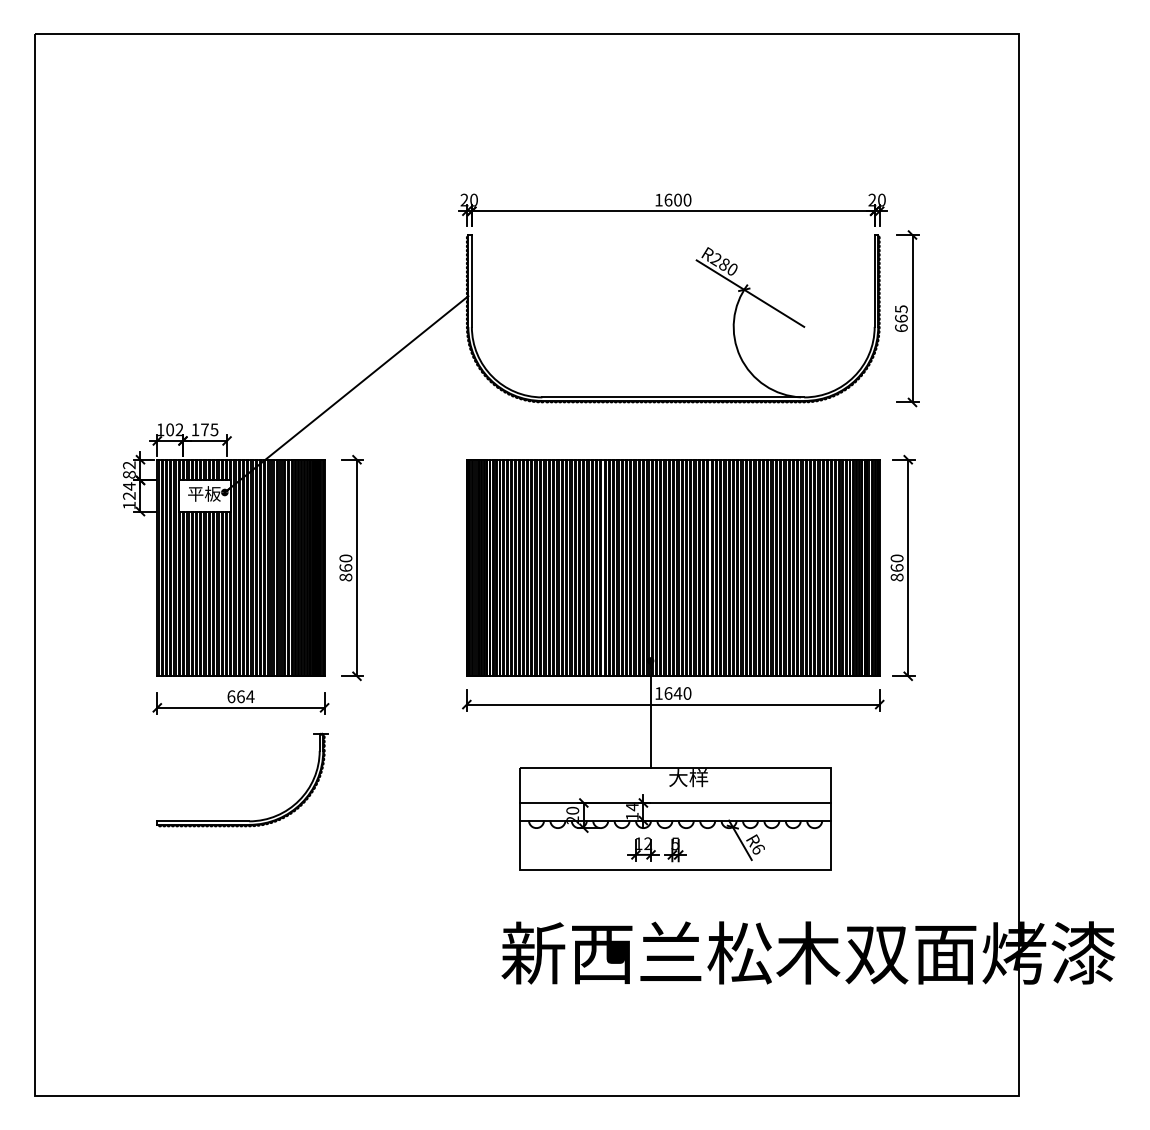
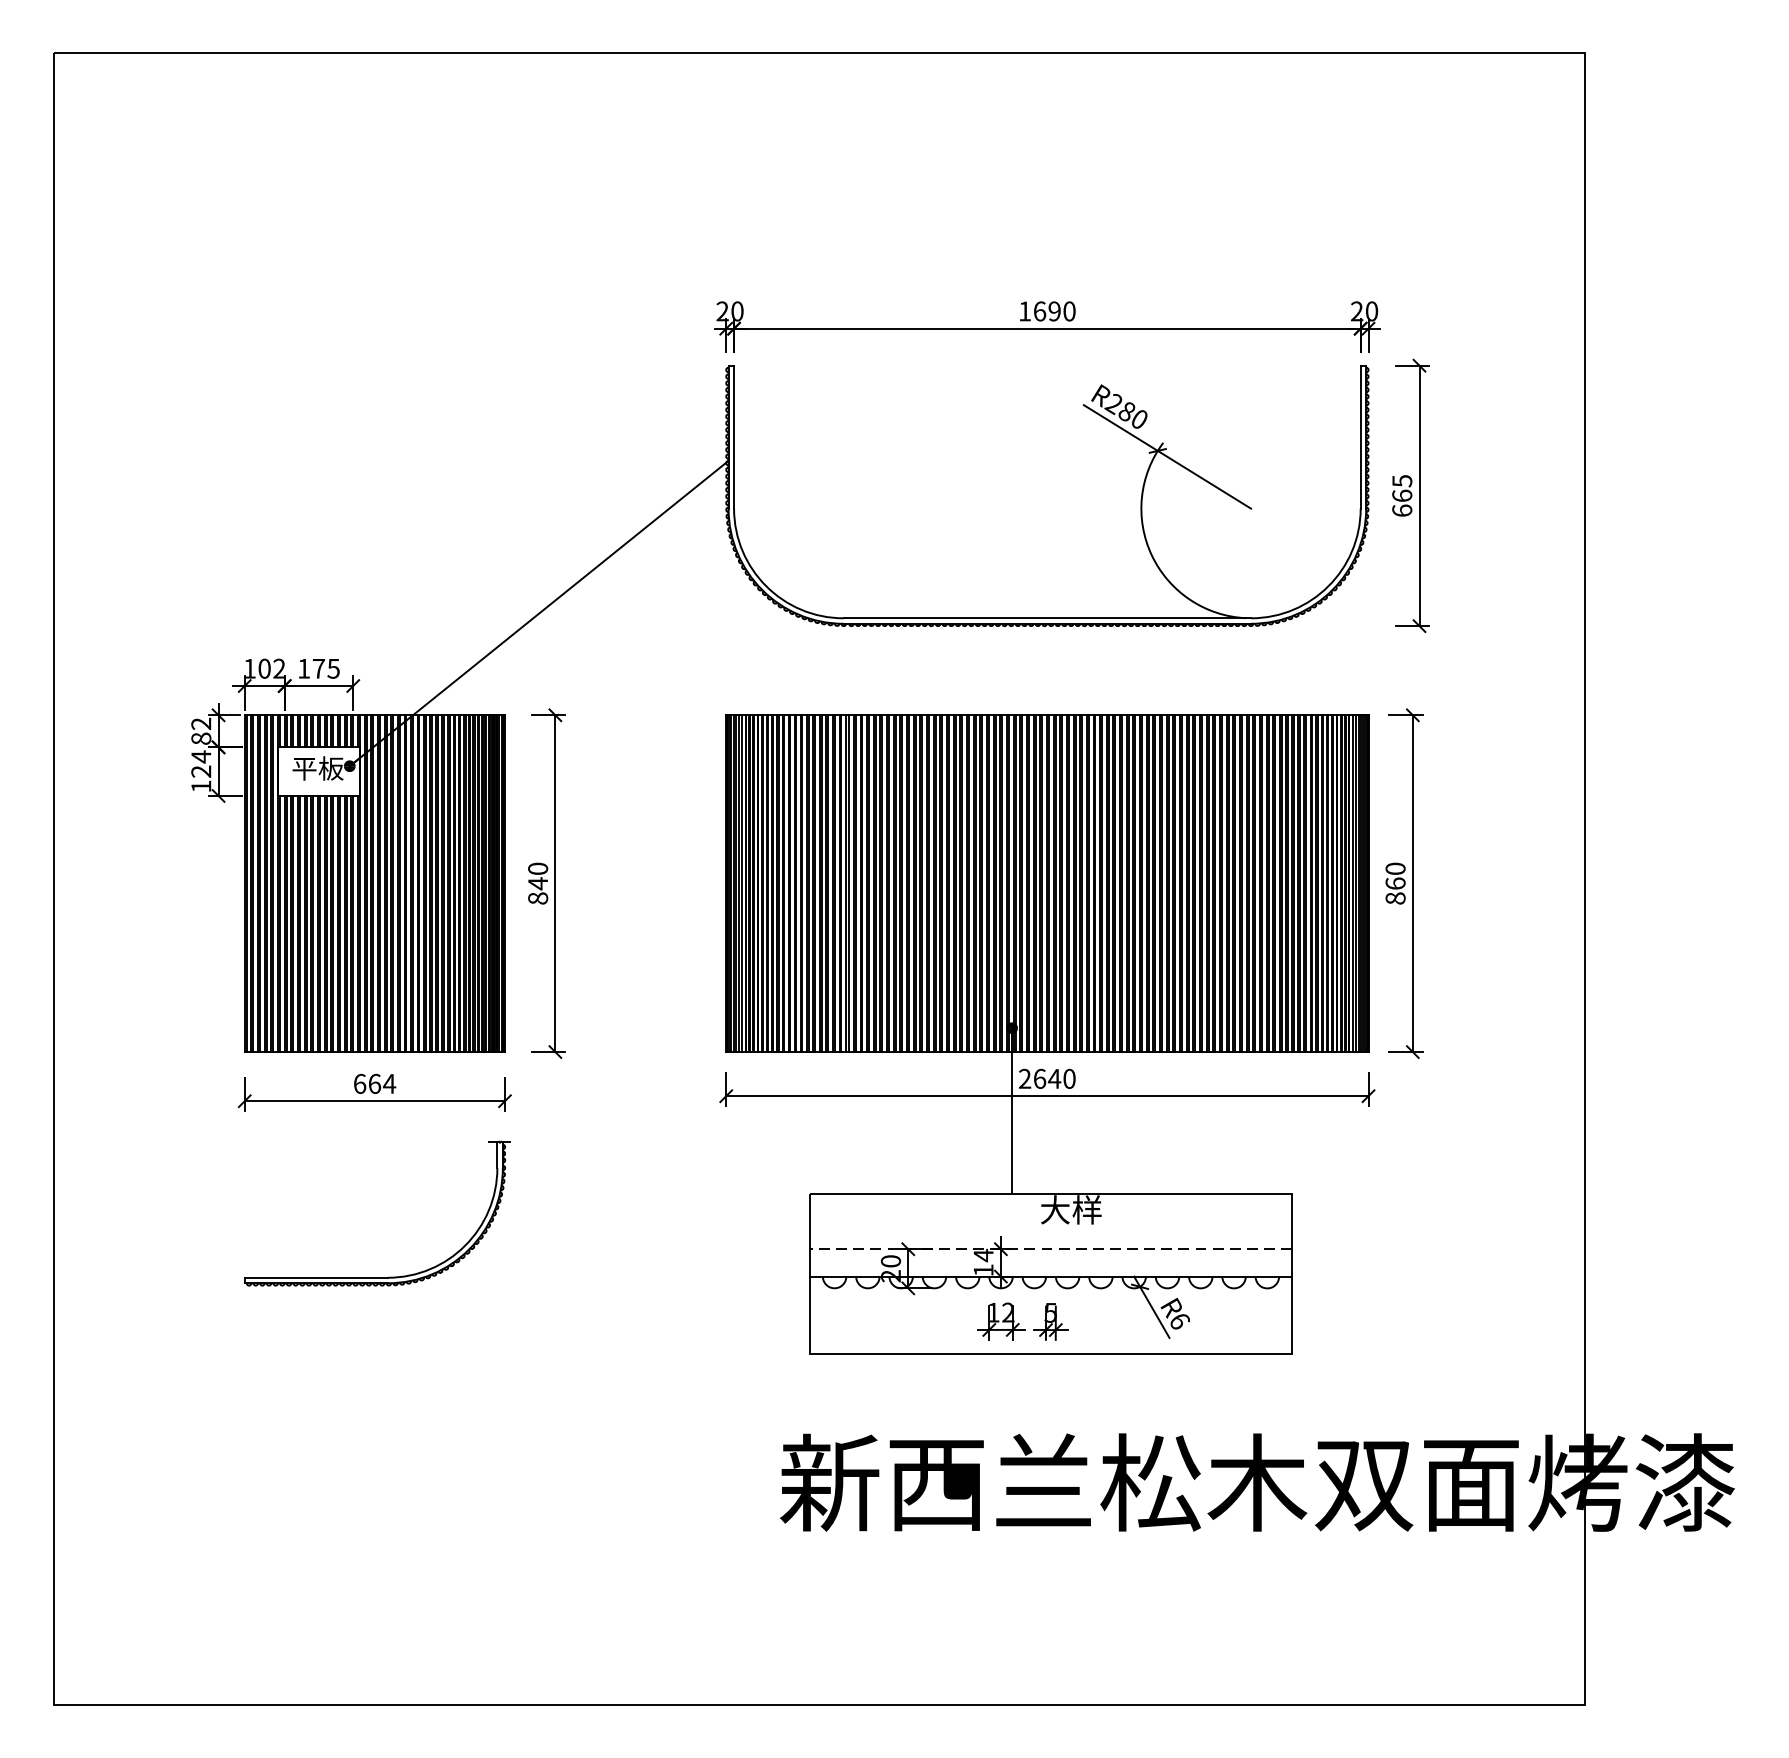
text: (677, 200) -> (1053, 311), 1600 -> 1690
text: (345, 567) -> (537, 882), 860 -> 840
text: (658, 693) -> (1024, 1078), 1640 -> 2640
line: (674, 802) -> (1049, 1248), solid -> dashed

